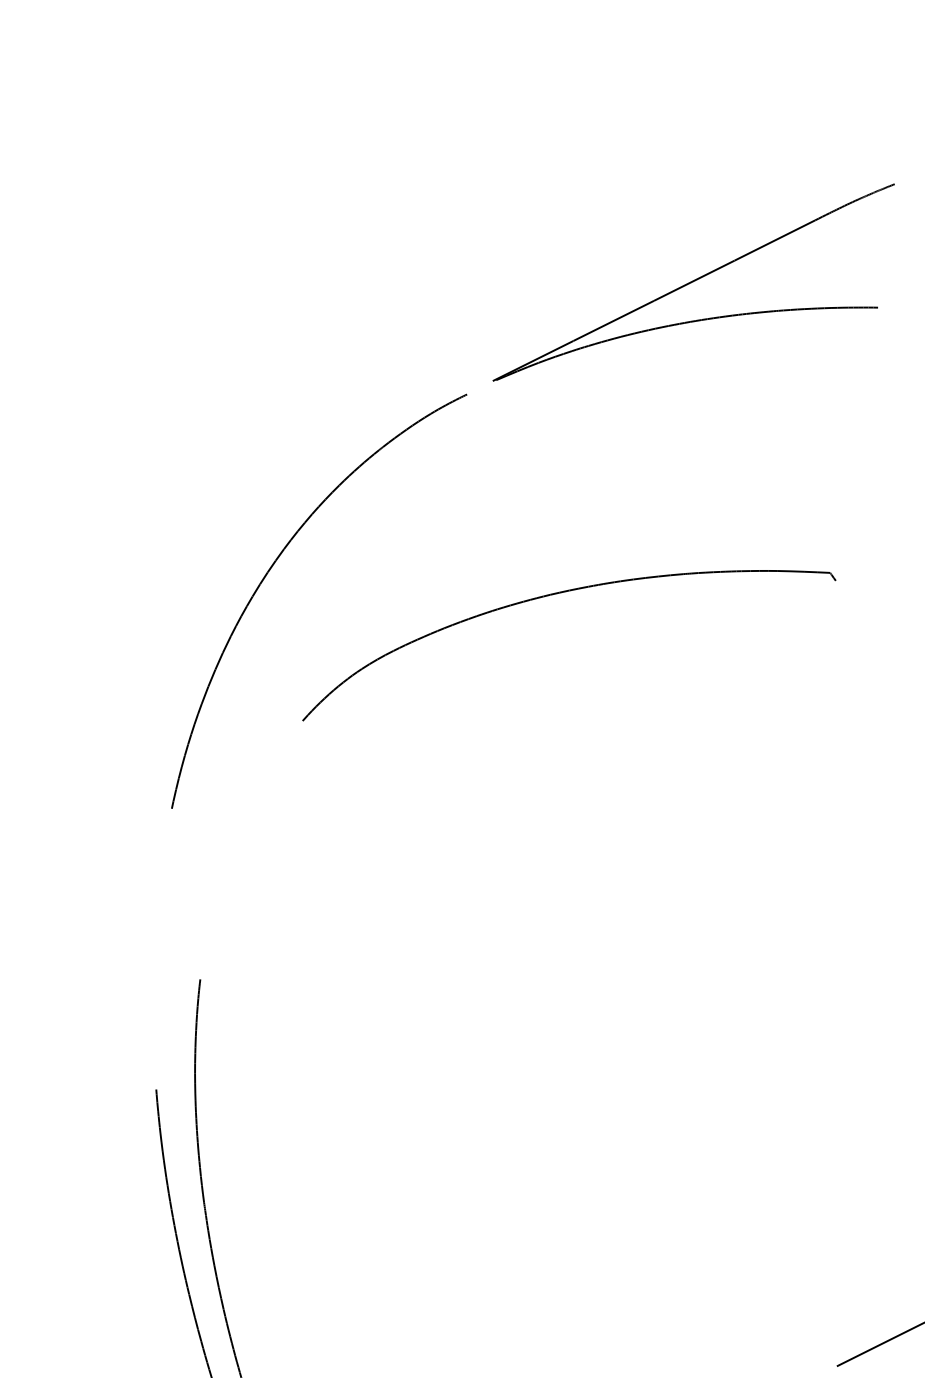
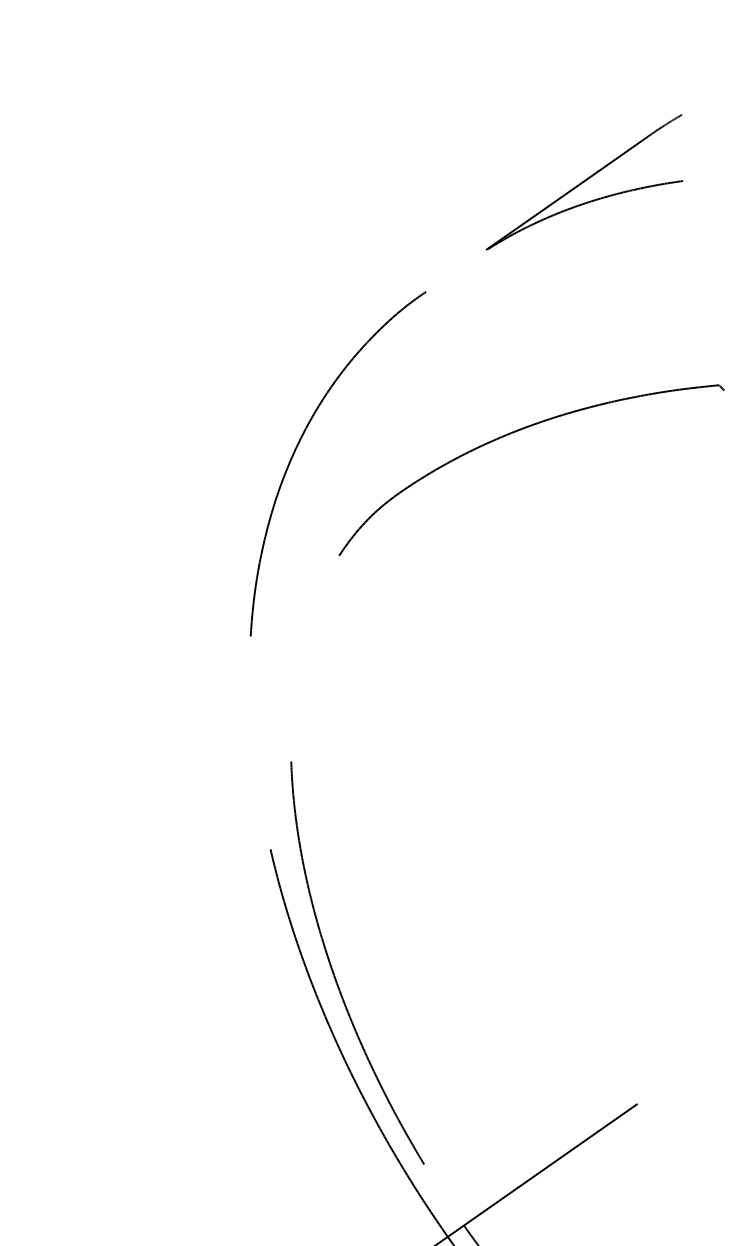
part: (694, 282) -> (584, 182), size x0.7

